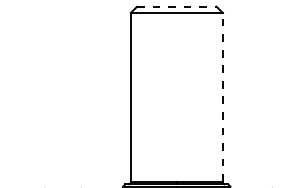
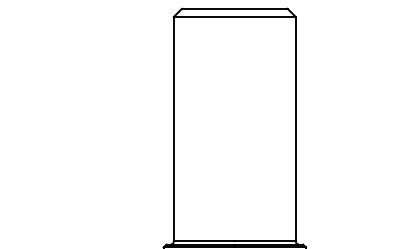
line: (176, 6) -> (234, 8), dashed -> solid
line: (222, 97) -> (295, 128), dashed -> solid

